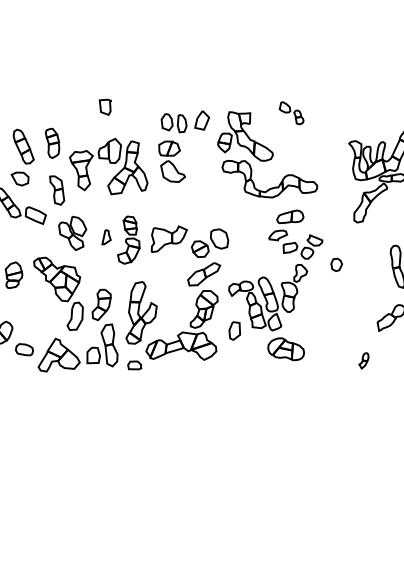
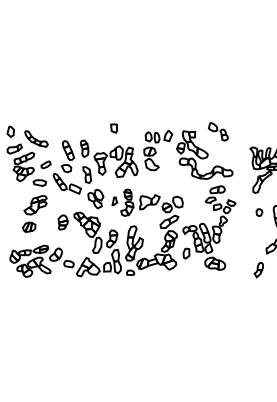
part: (290, 112) -> (217, 131), size x1.43
part: (336, 264) -> (259, 212), moved
part: (363, 361) -> (258, 270), size x1.67

